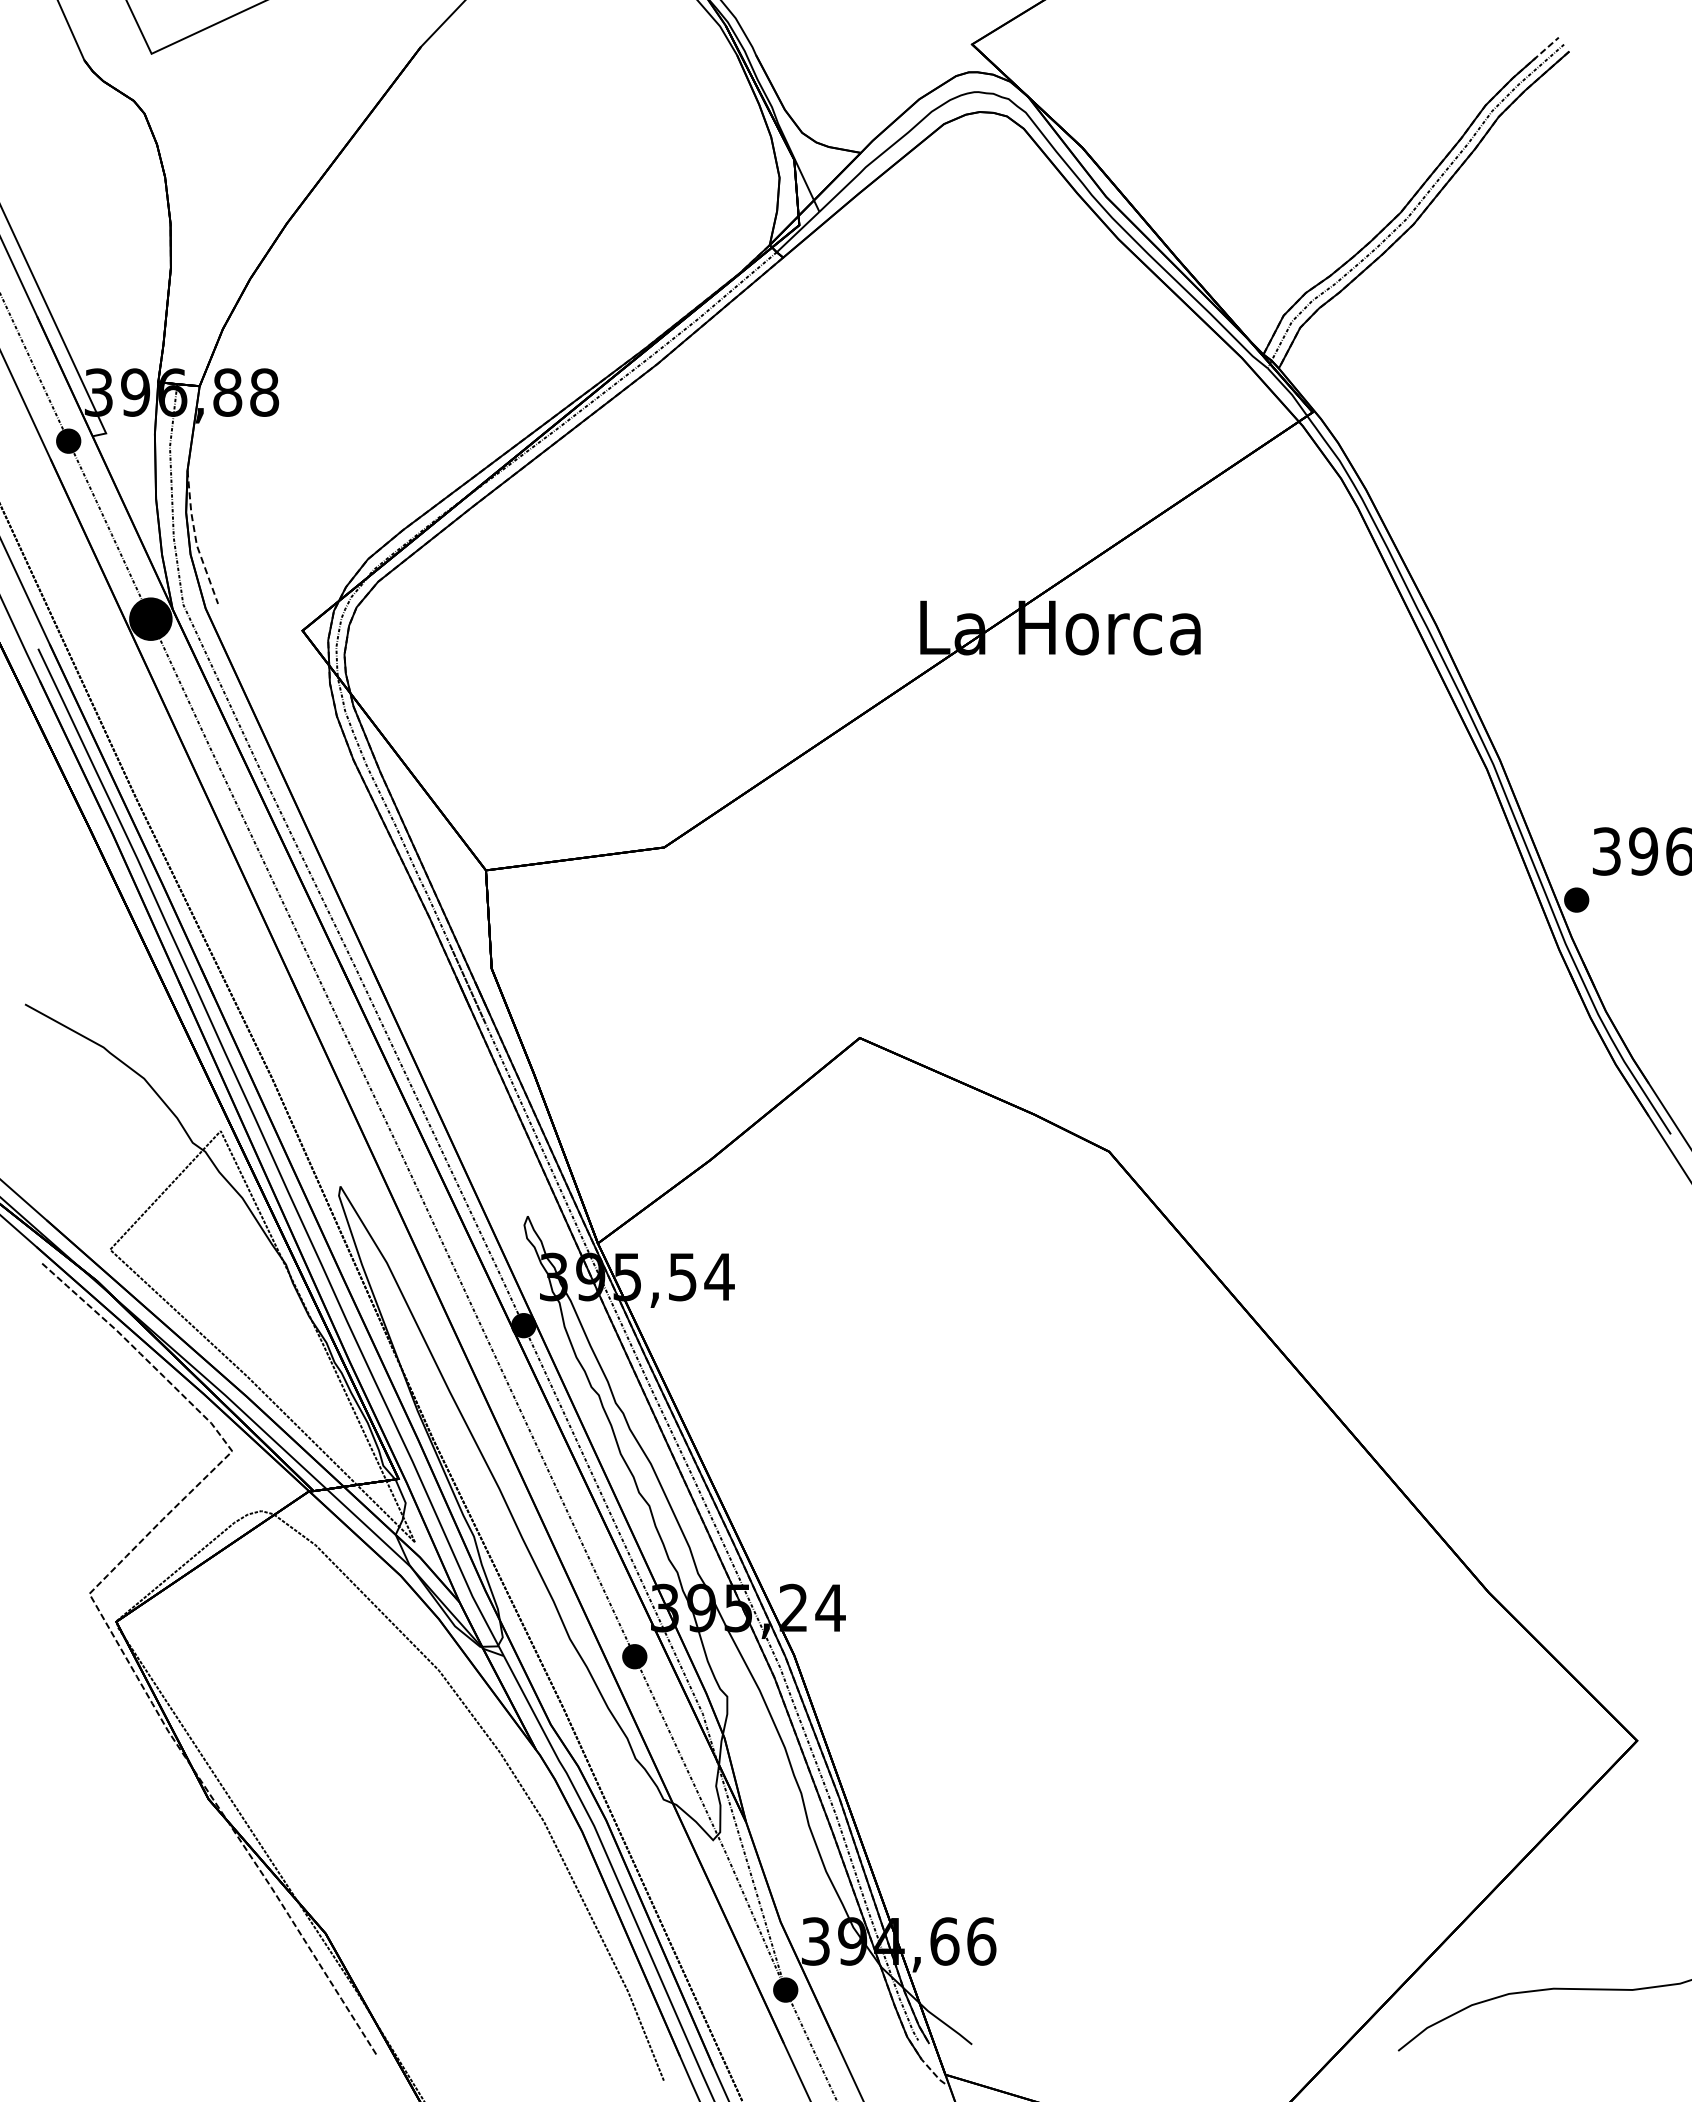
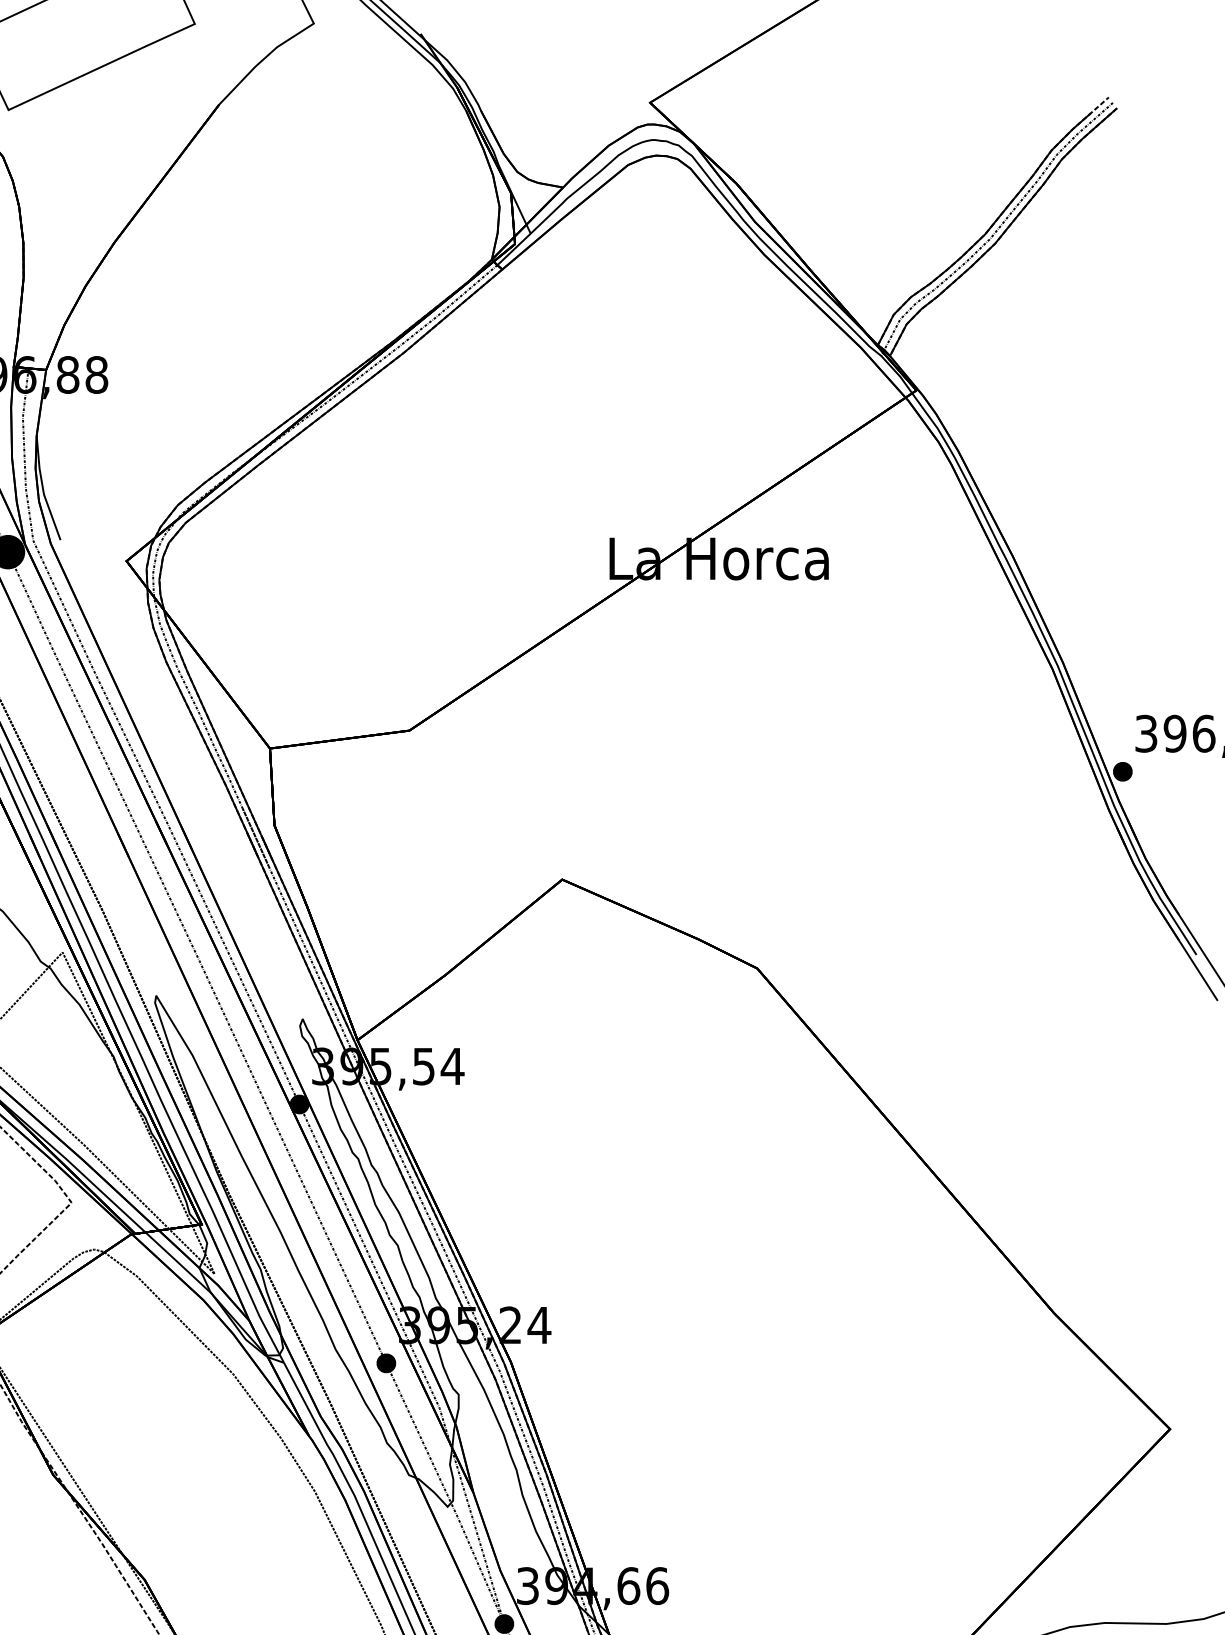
line: (195, 538) -> (42, 489), dashed -> solid

